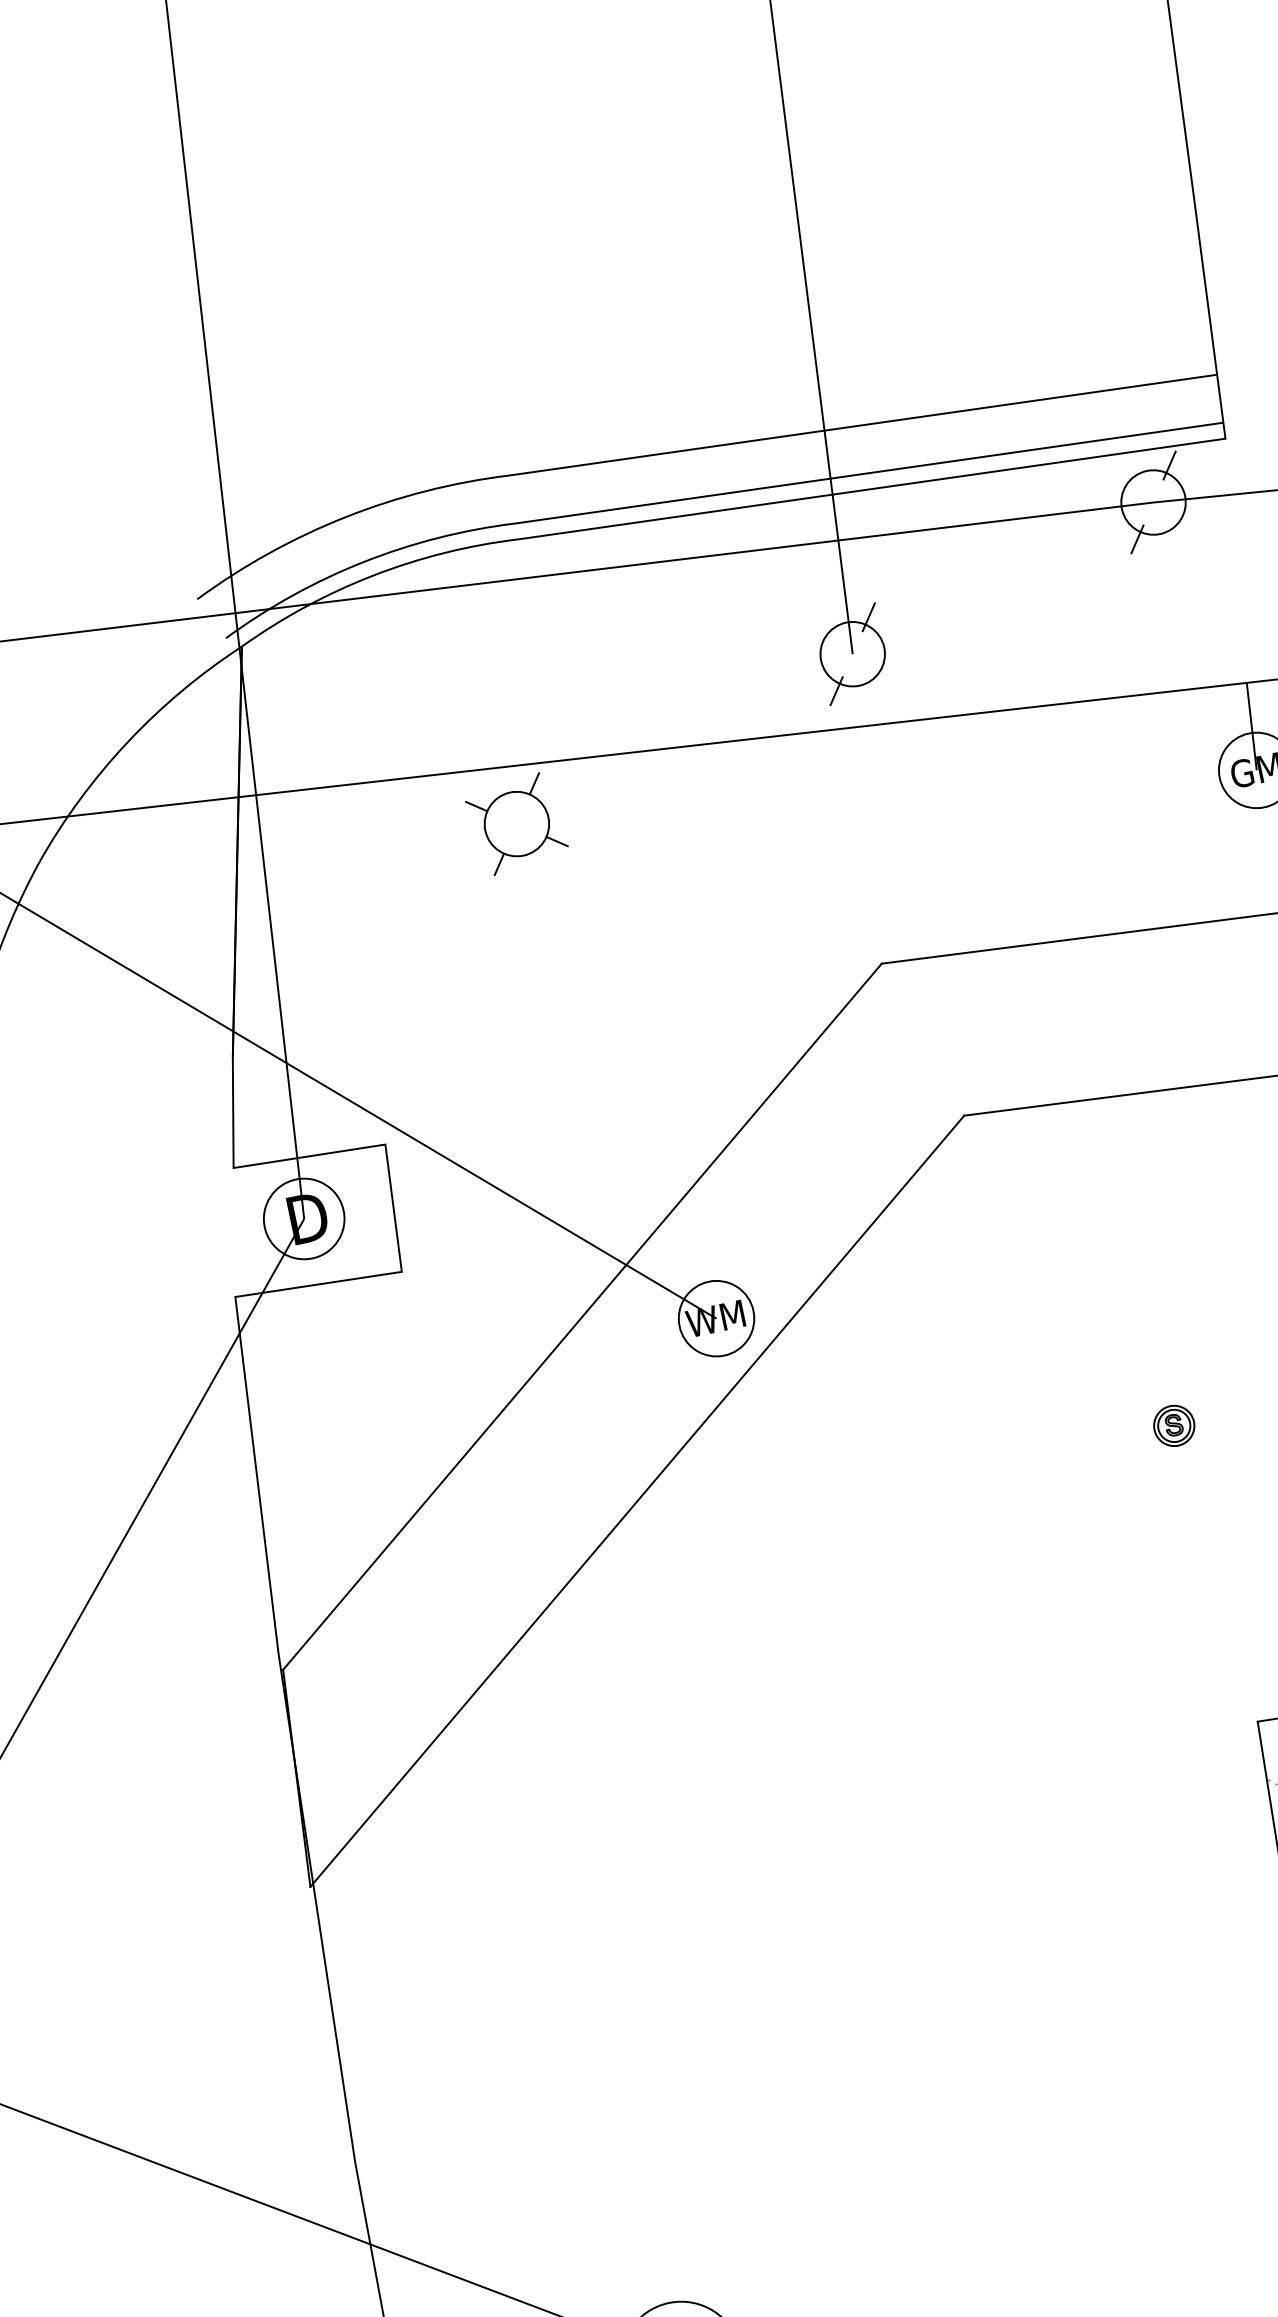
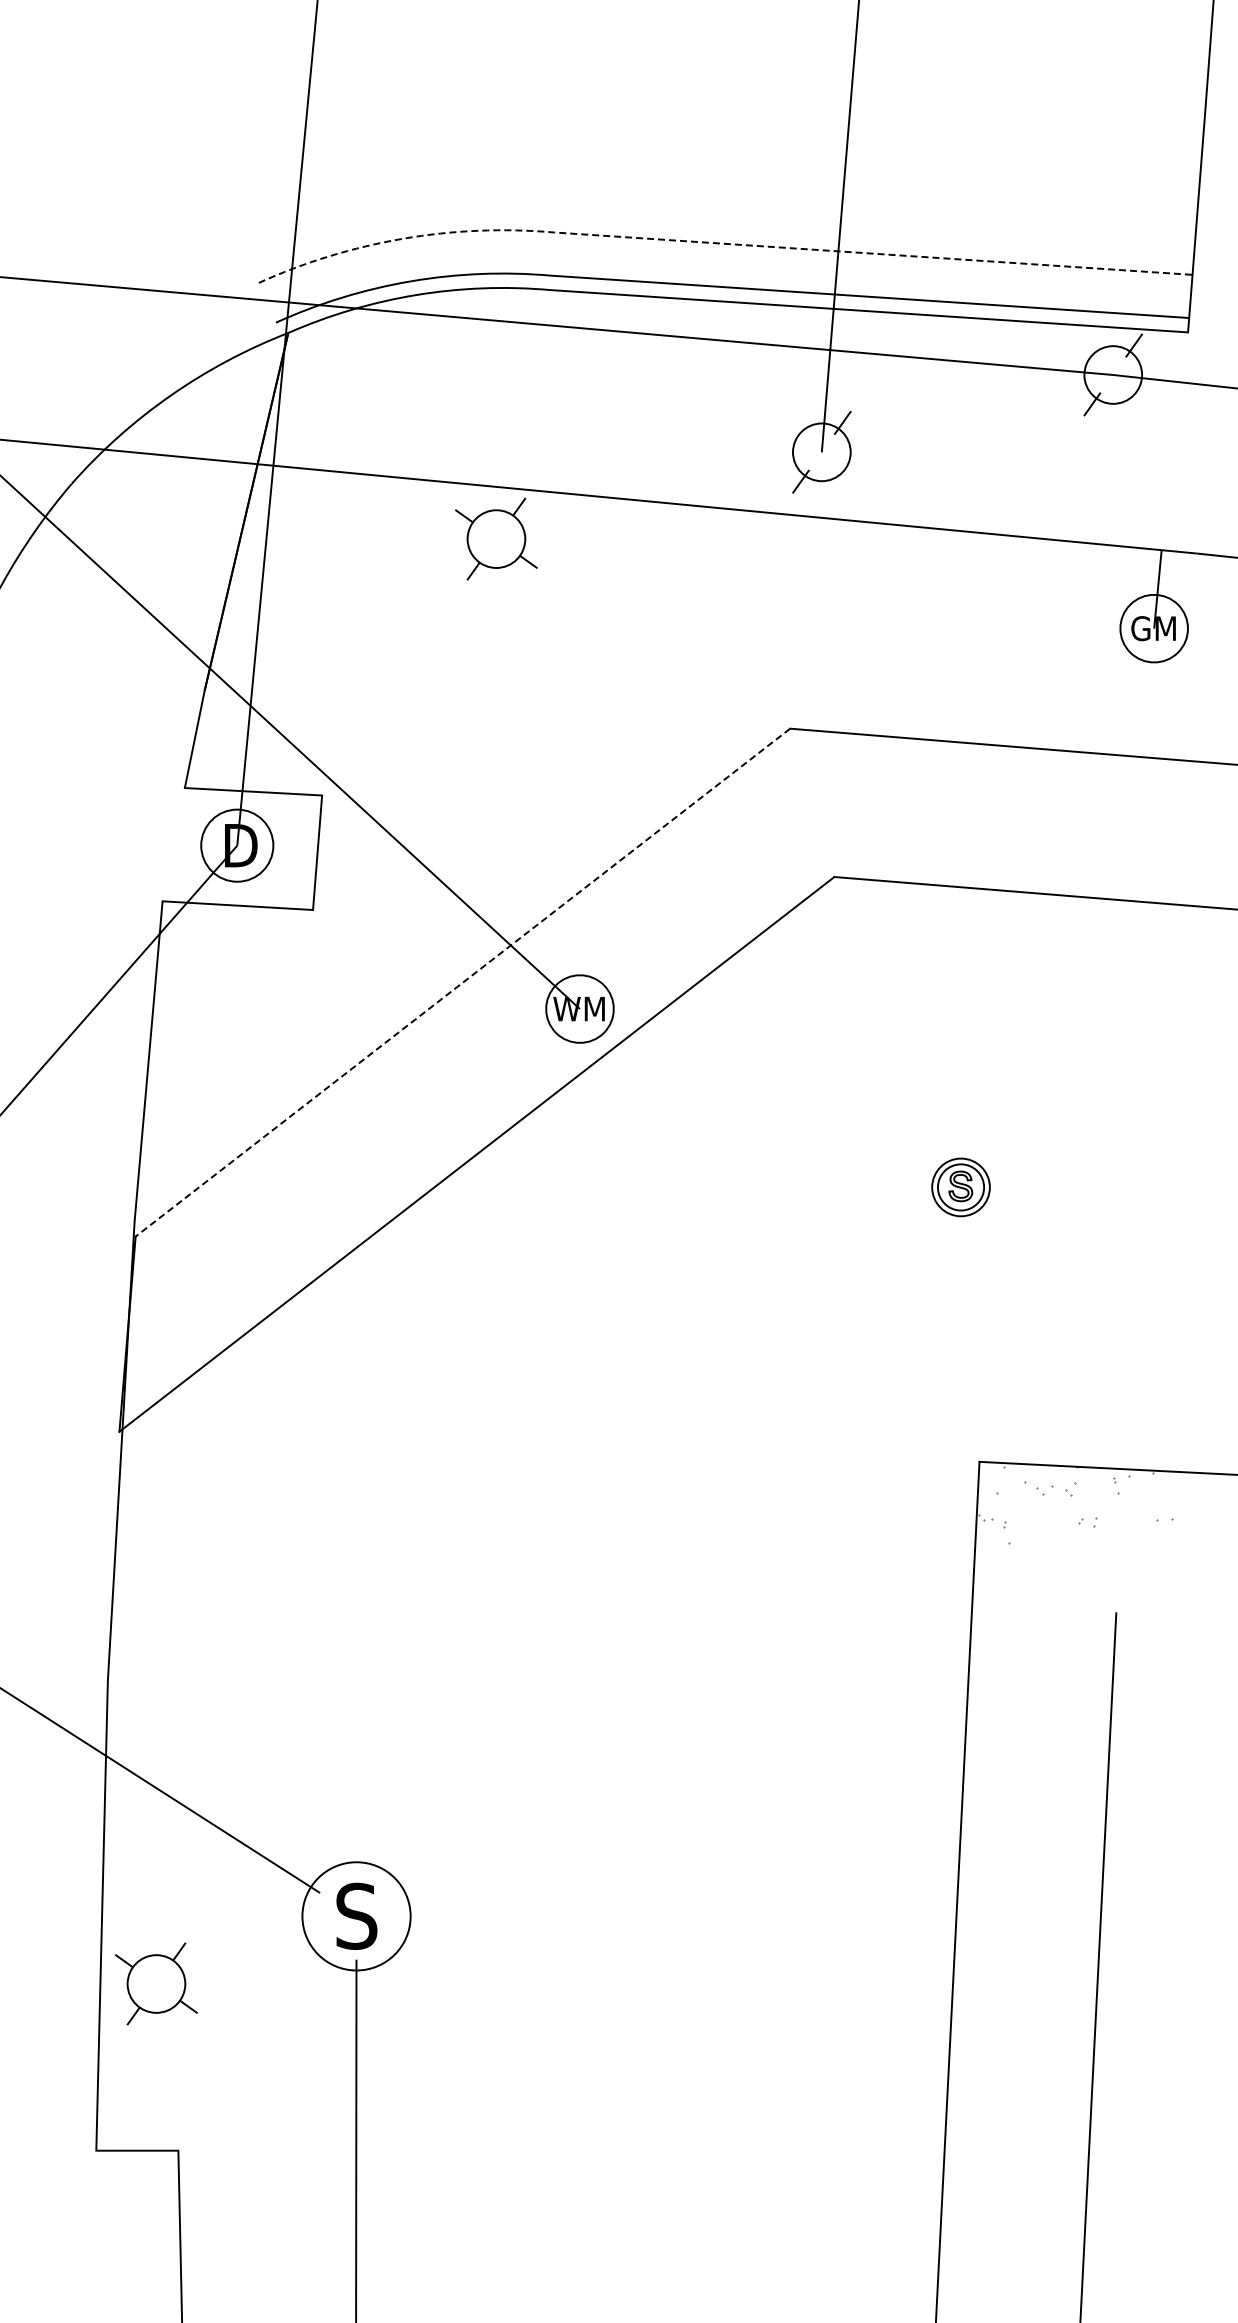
line: (682, 450) -> (710, 242), solid -> dashed
line: (581, 1316) -> (462, 982), solid -> dashed
part: (1173, 1426) -> (960, 1187), size x1.6

